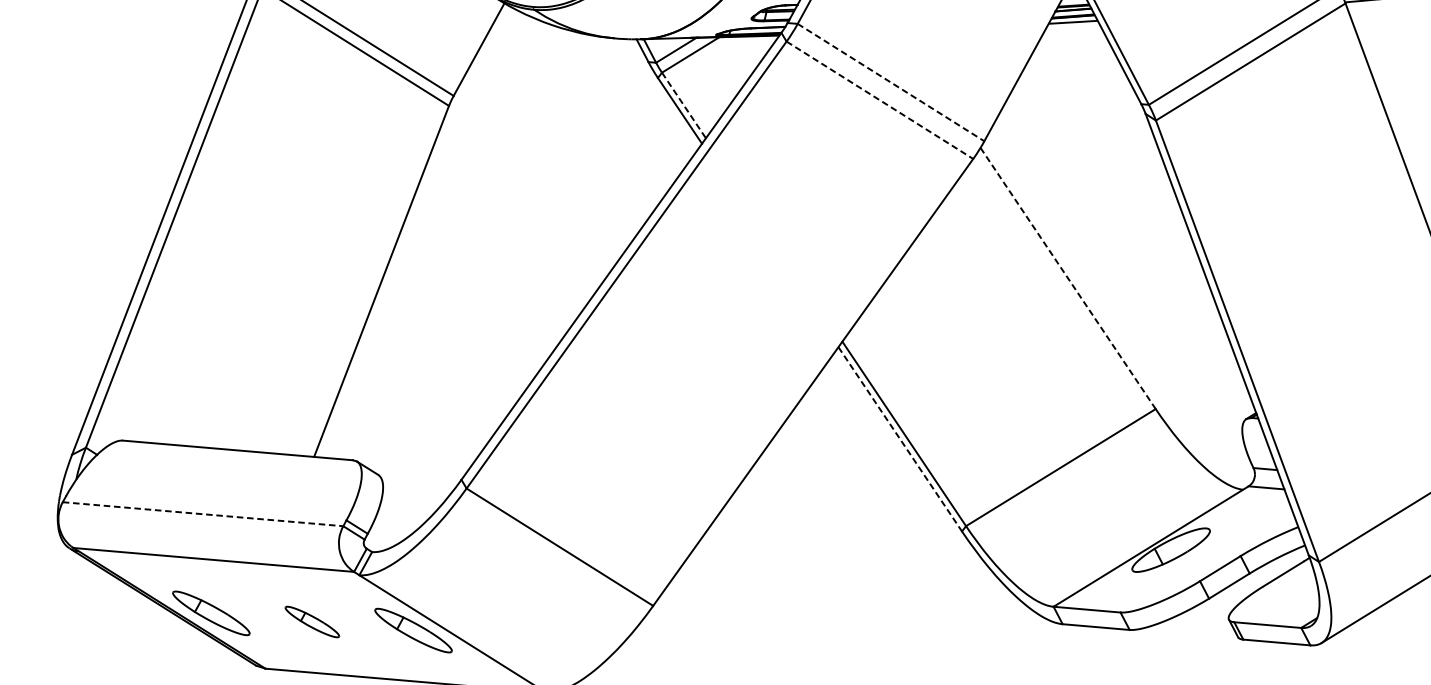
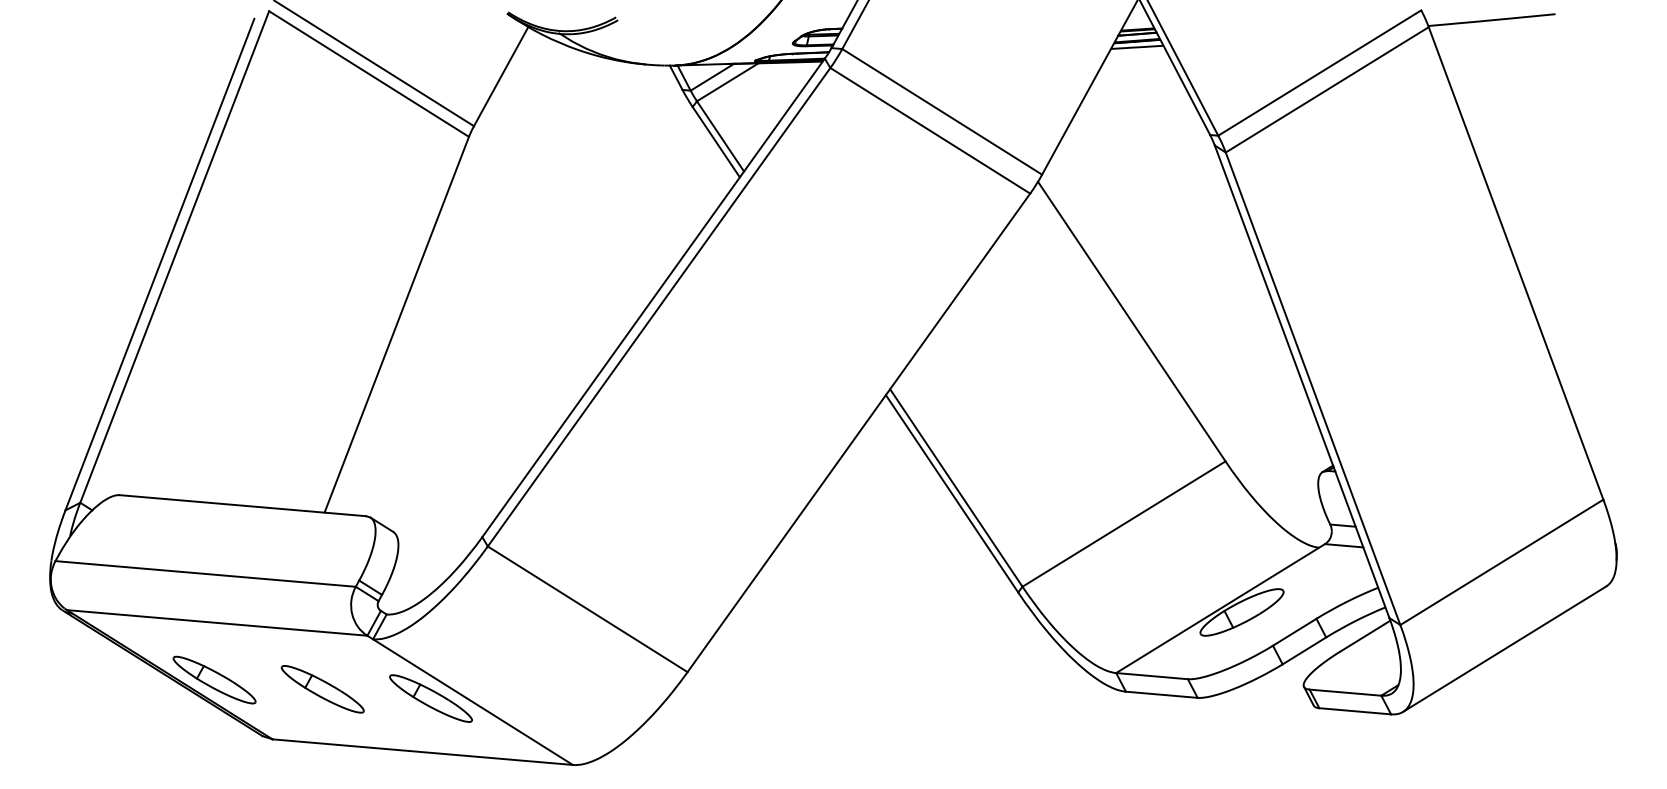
line: (891, 83) -> (942, 112), dashed -> solid
line: (880, 100) -> (930, 131), dashed -> solid
line: (683, 105) -> (720, 136), dashed -> solid
line: (1068, 279) -> (1132, 322), dashed -> solid
line: (900, 439) -> (952, 493), dashed -> solid
line: (202, 513) -> (205, 573), dashed -> solid
part: (312, 622) -> (322, 689), size x1.43

